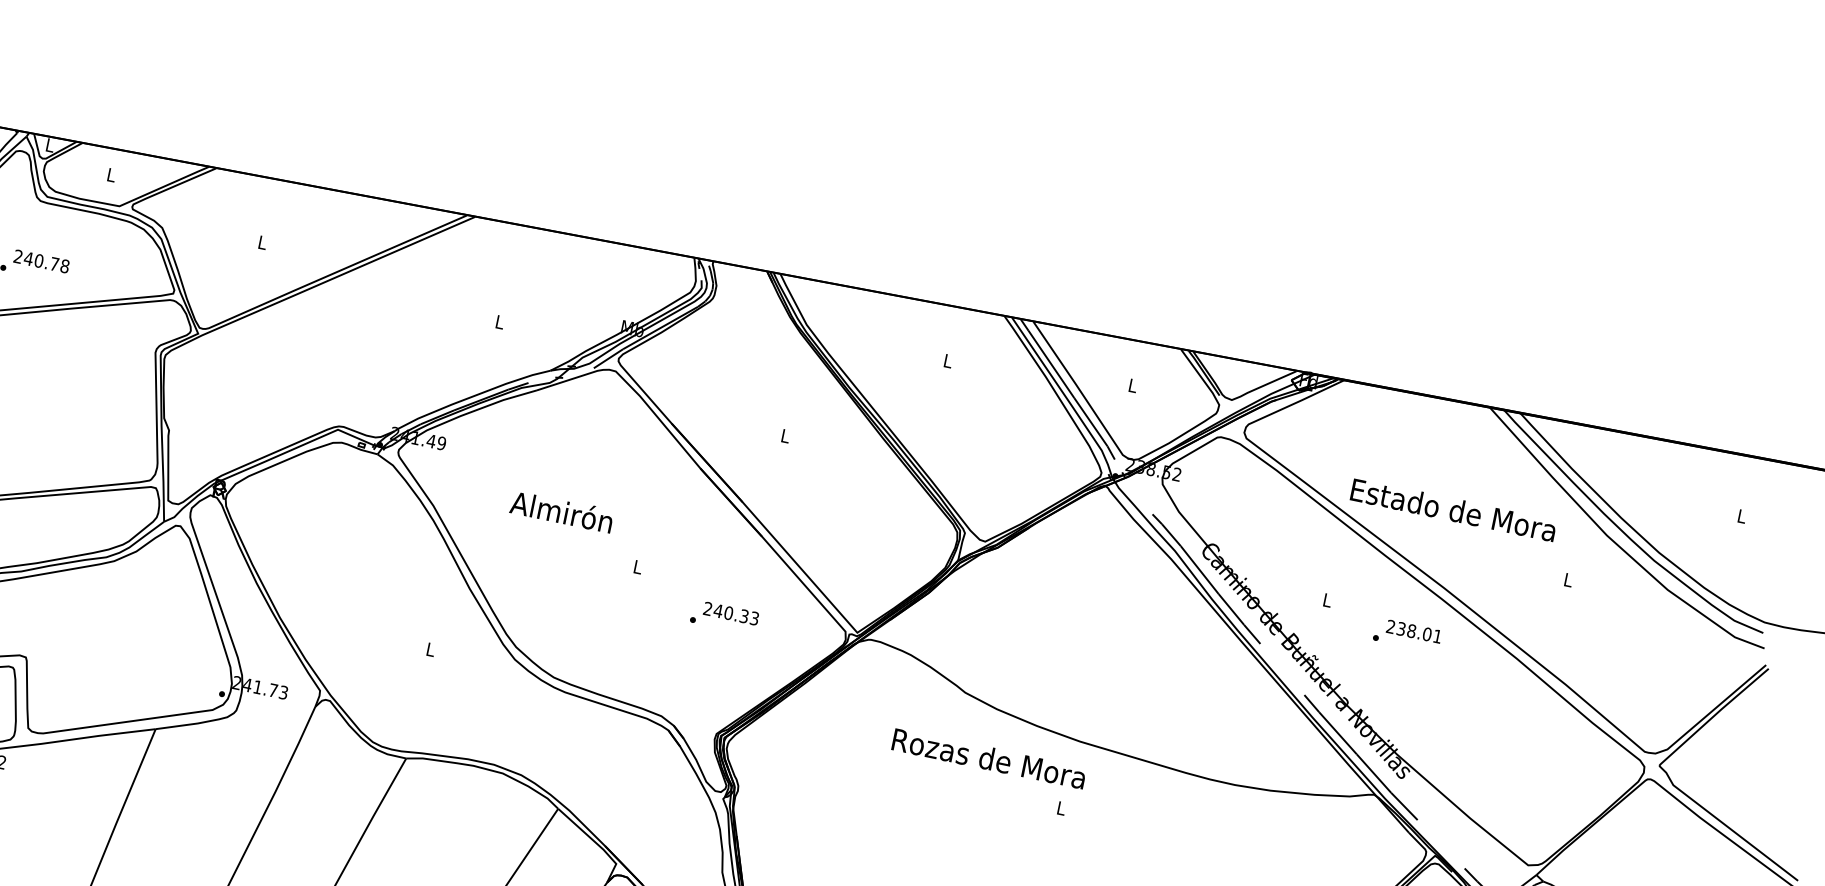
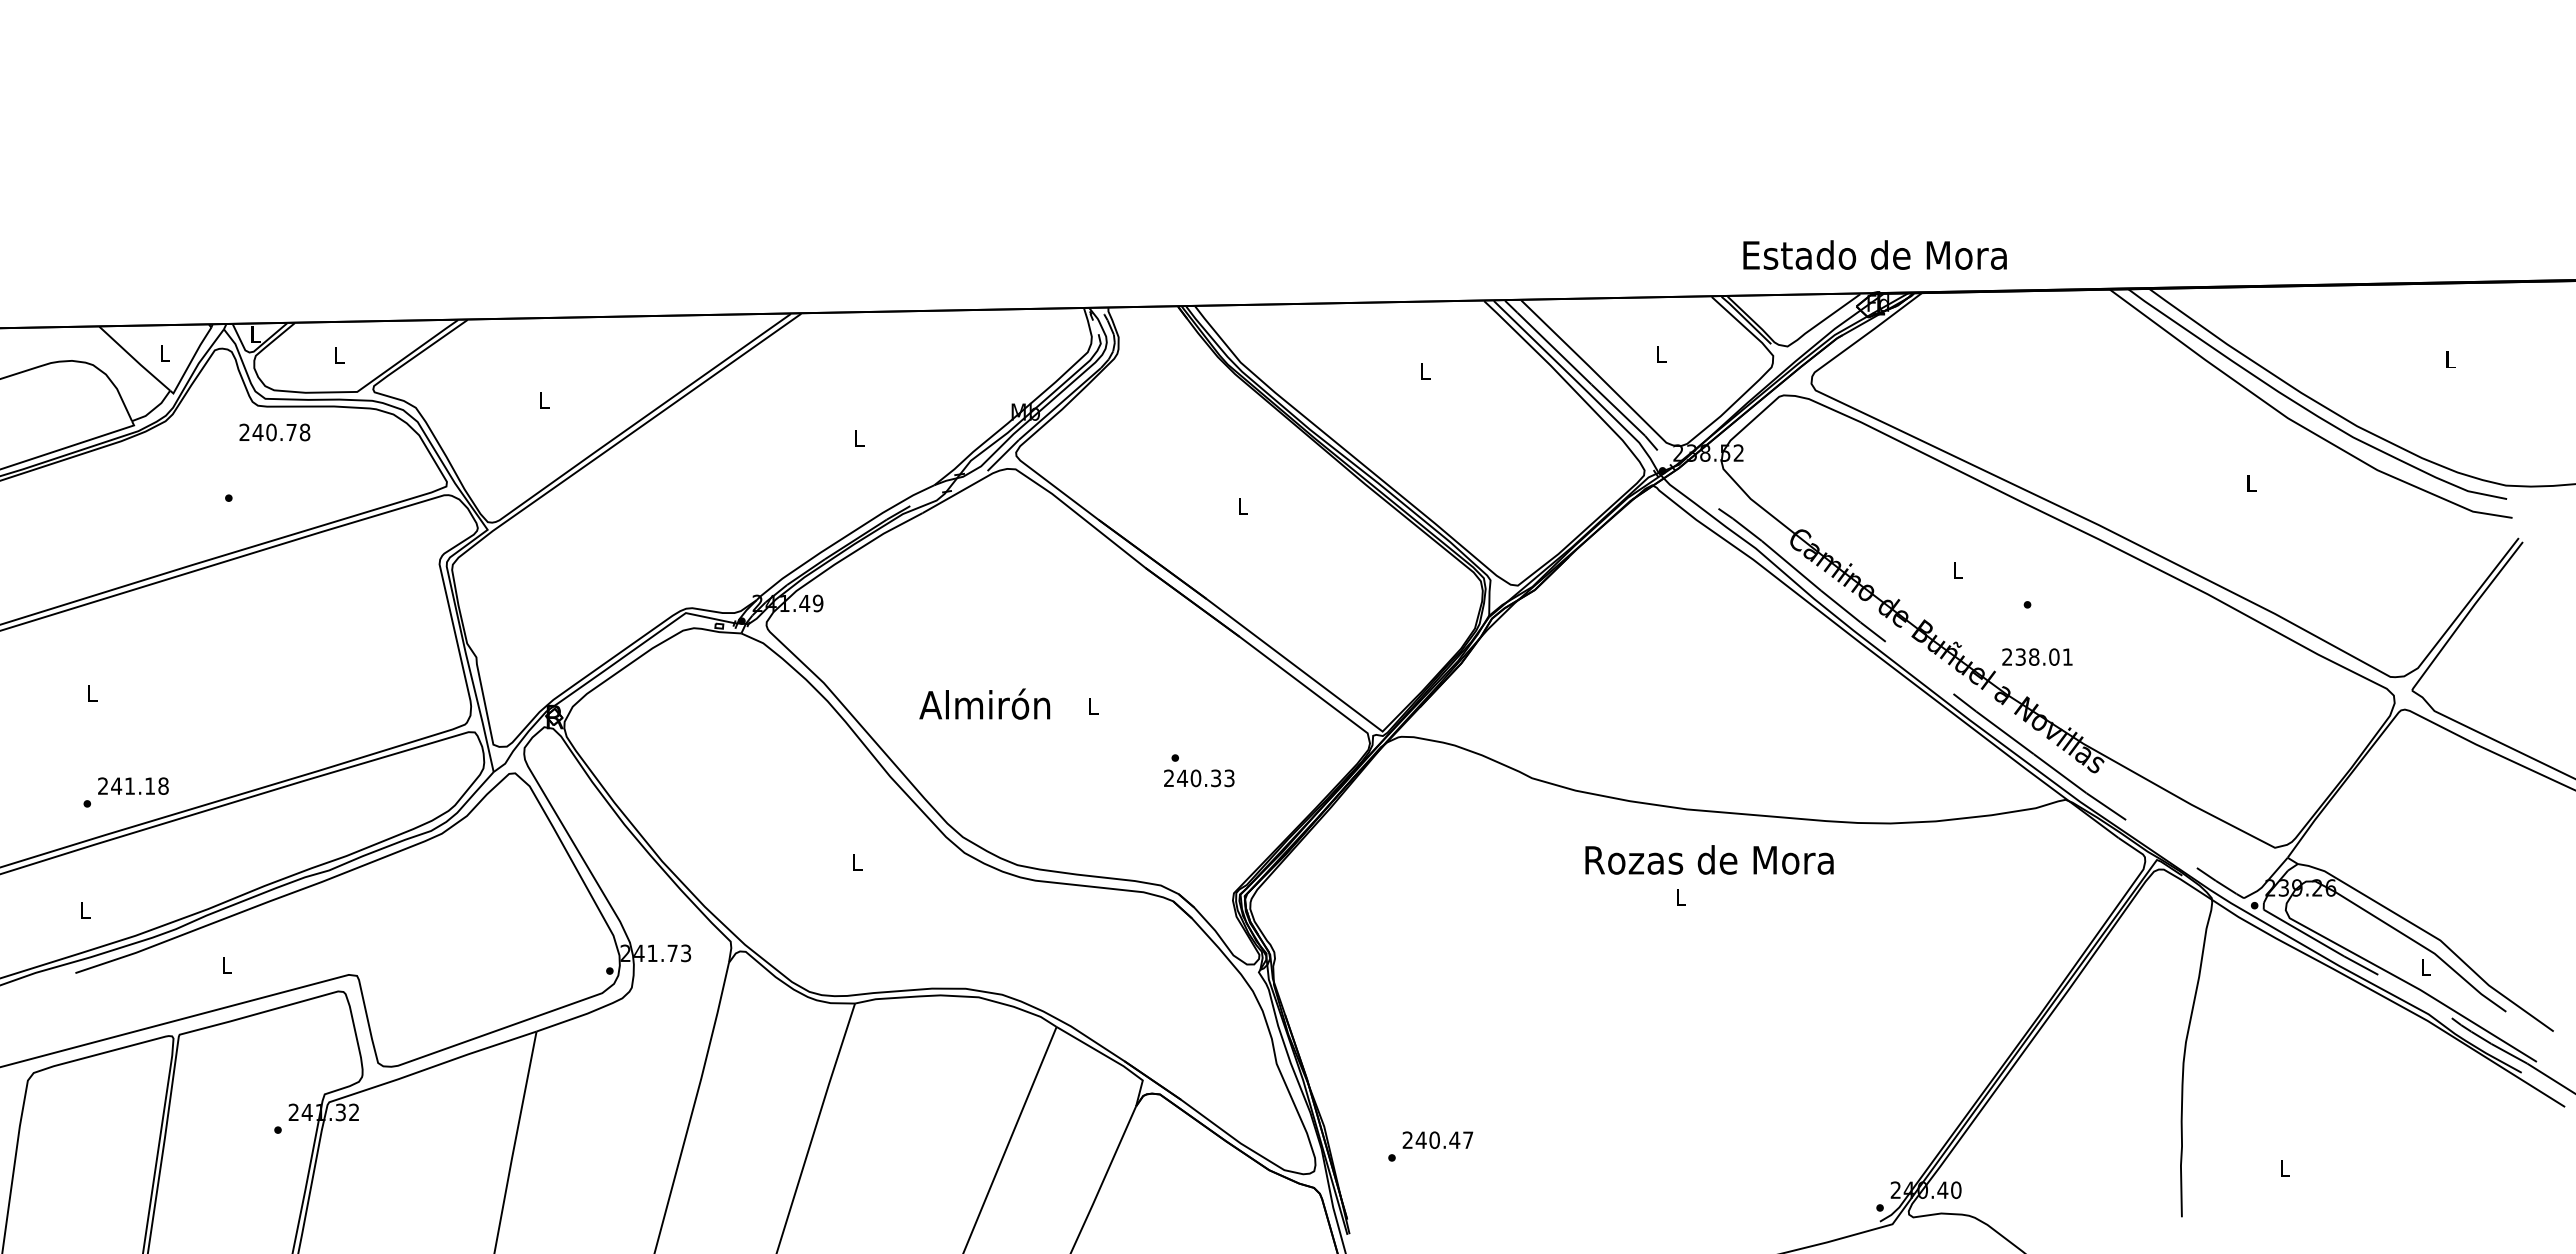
text: (41, 261) -> (274, 432), moved
text: (1453, 509) -> (1874, 254), moved
text: (561, 511) -> (984, 703), moved
text: (731, 613) -> (1199, 778), moved
text: (1414, 631) -> (2037, 656), moved
text: (989, 758) -> (1709, 859), moved

